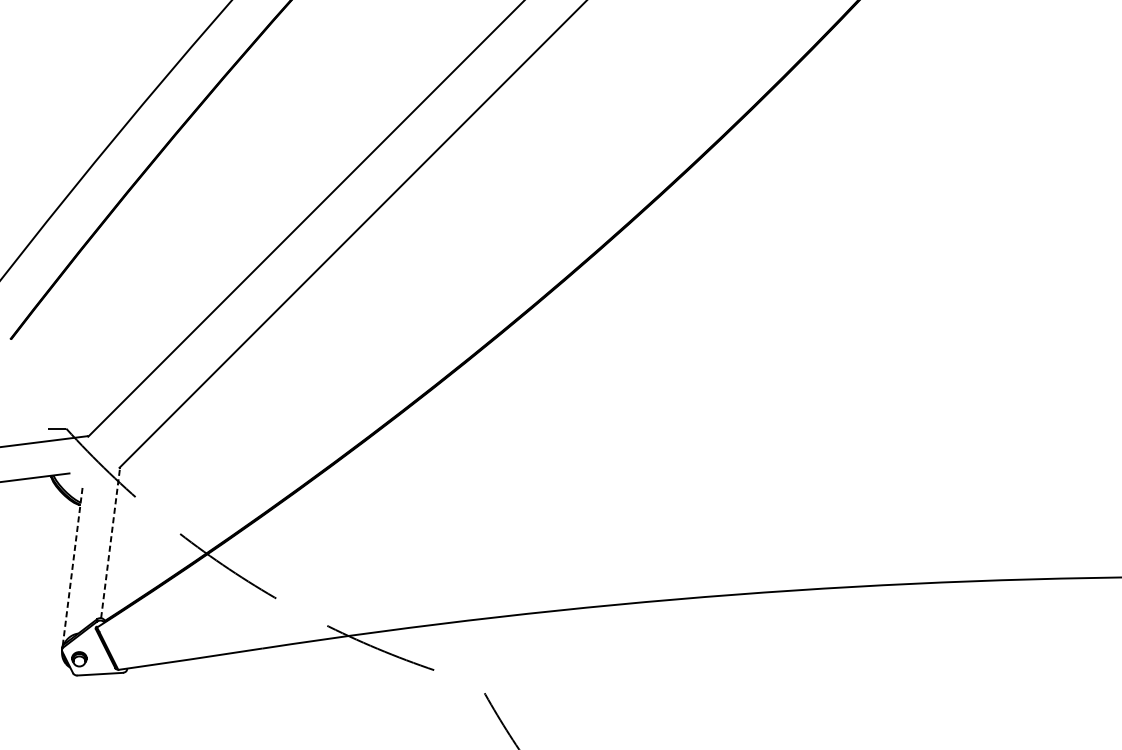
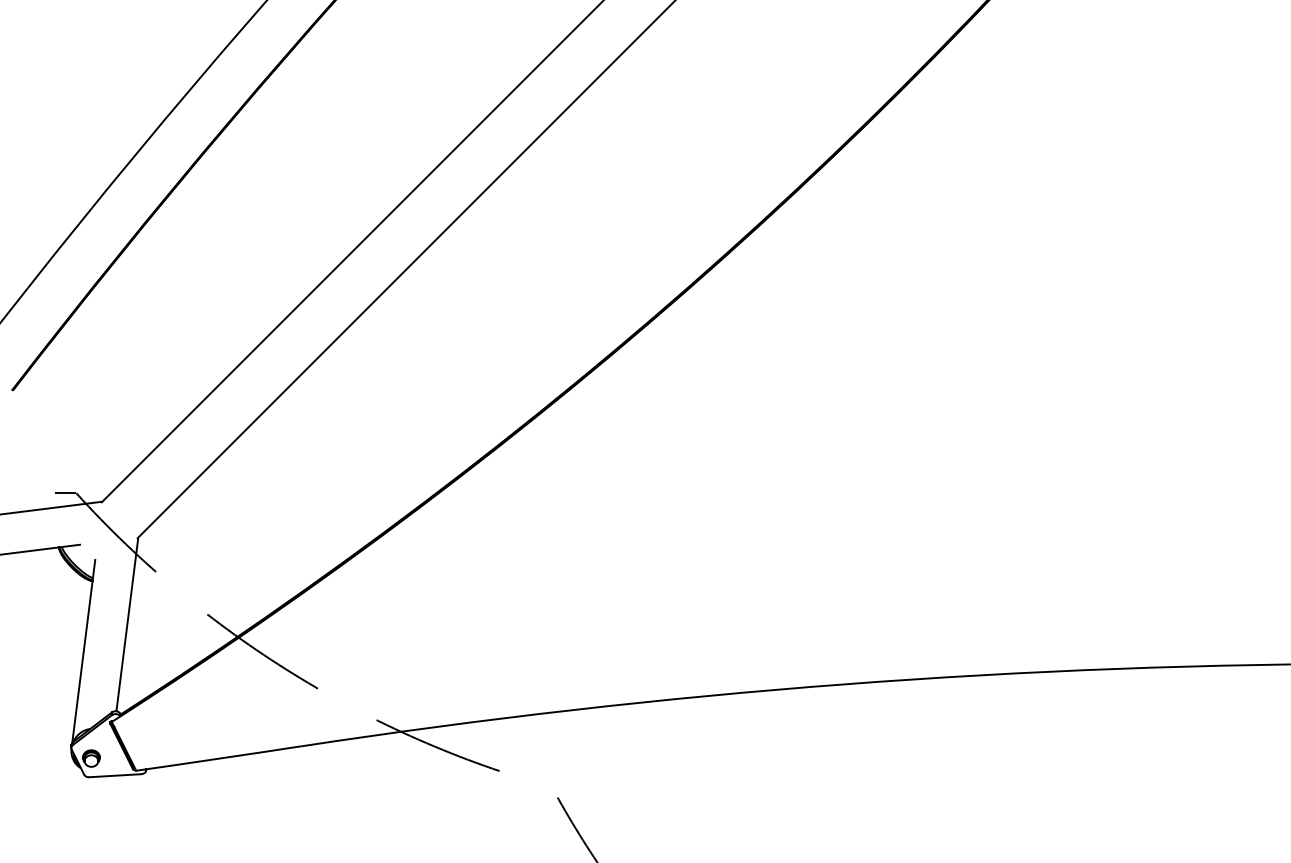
line: (110, 542) -> (127, 624), dashed -> solid
line: (72, 566) -> (83, 651), dashed -> solid

